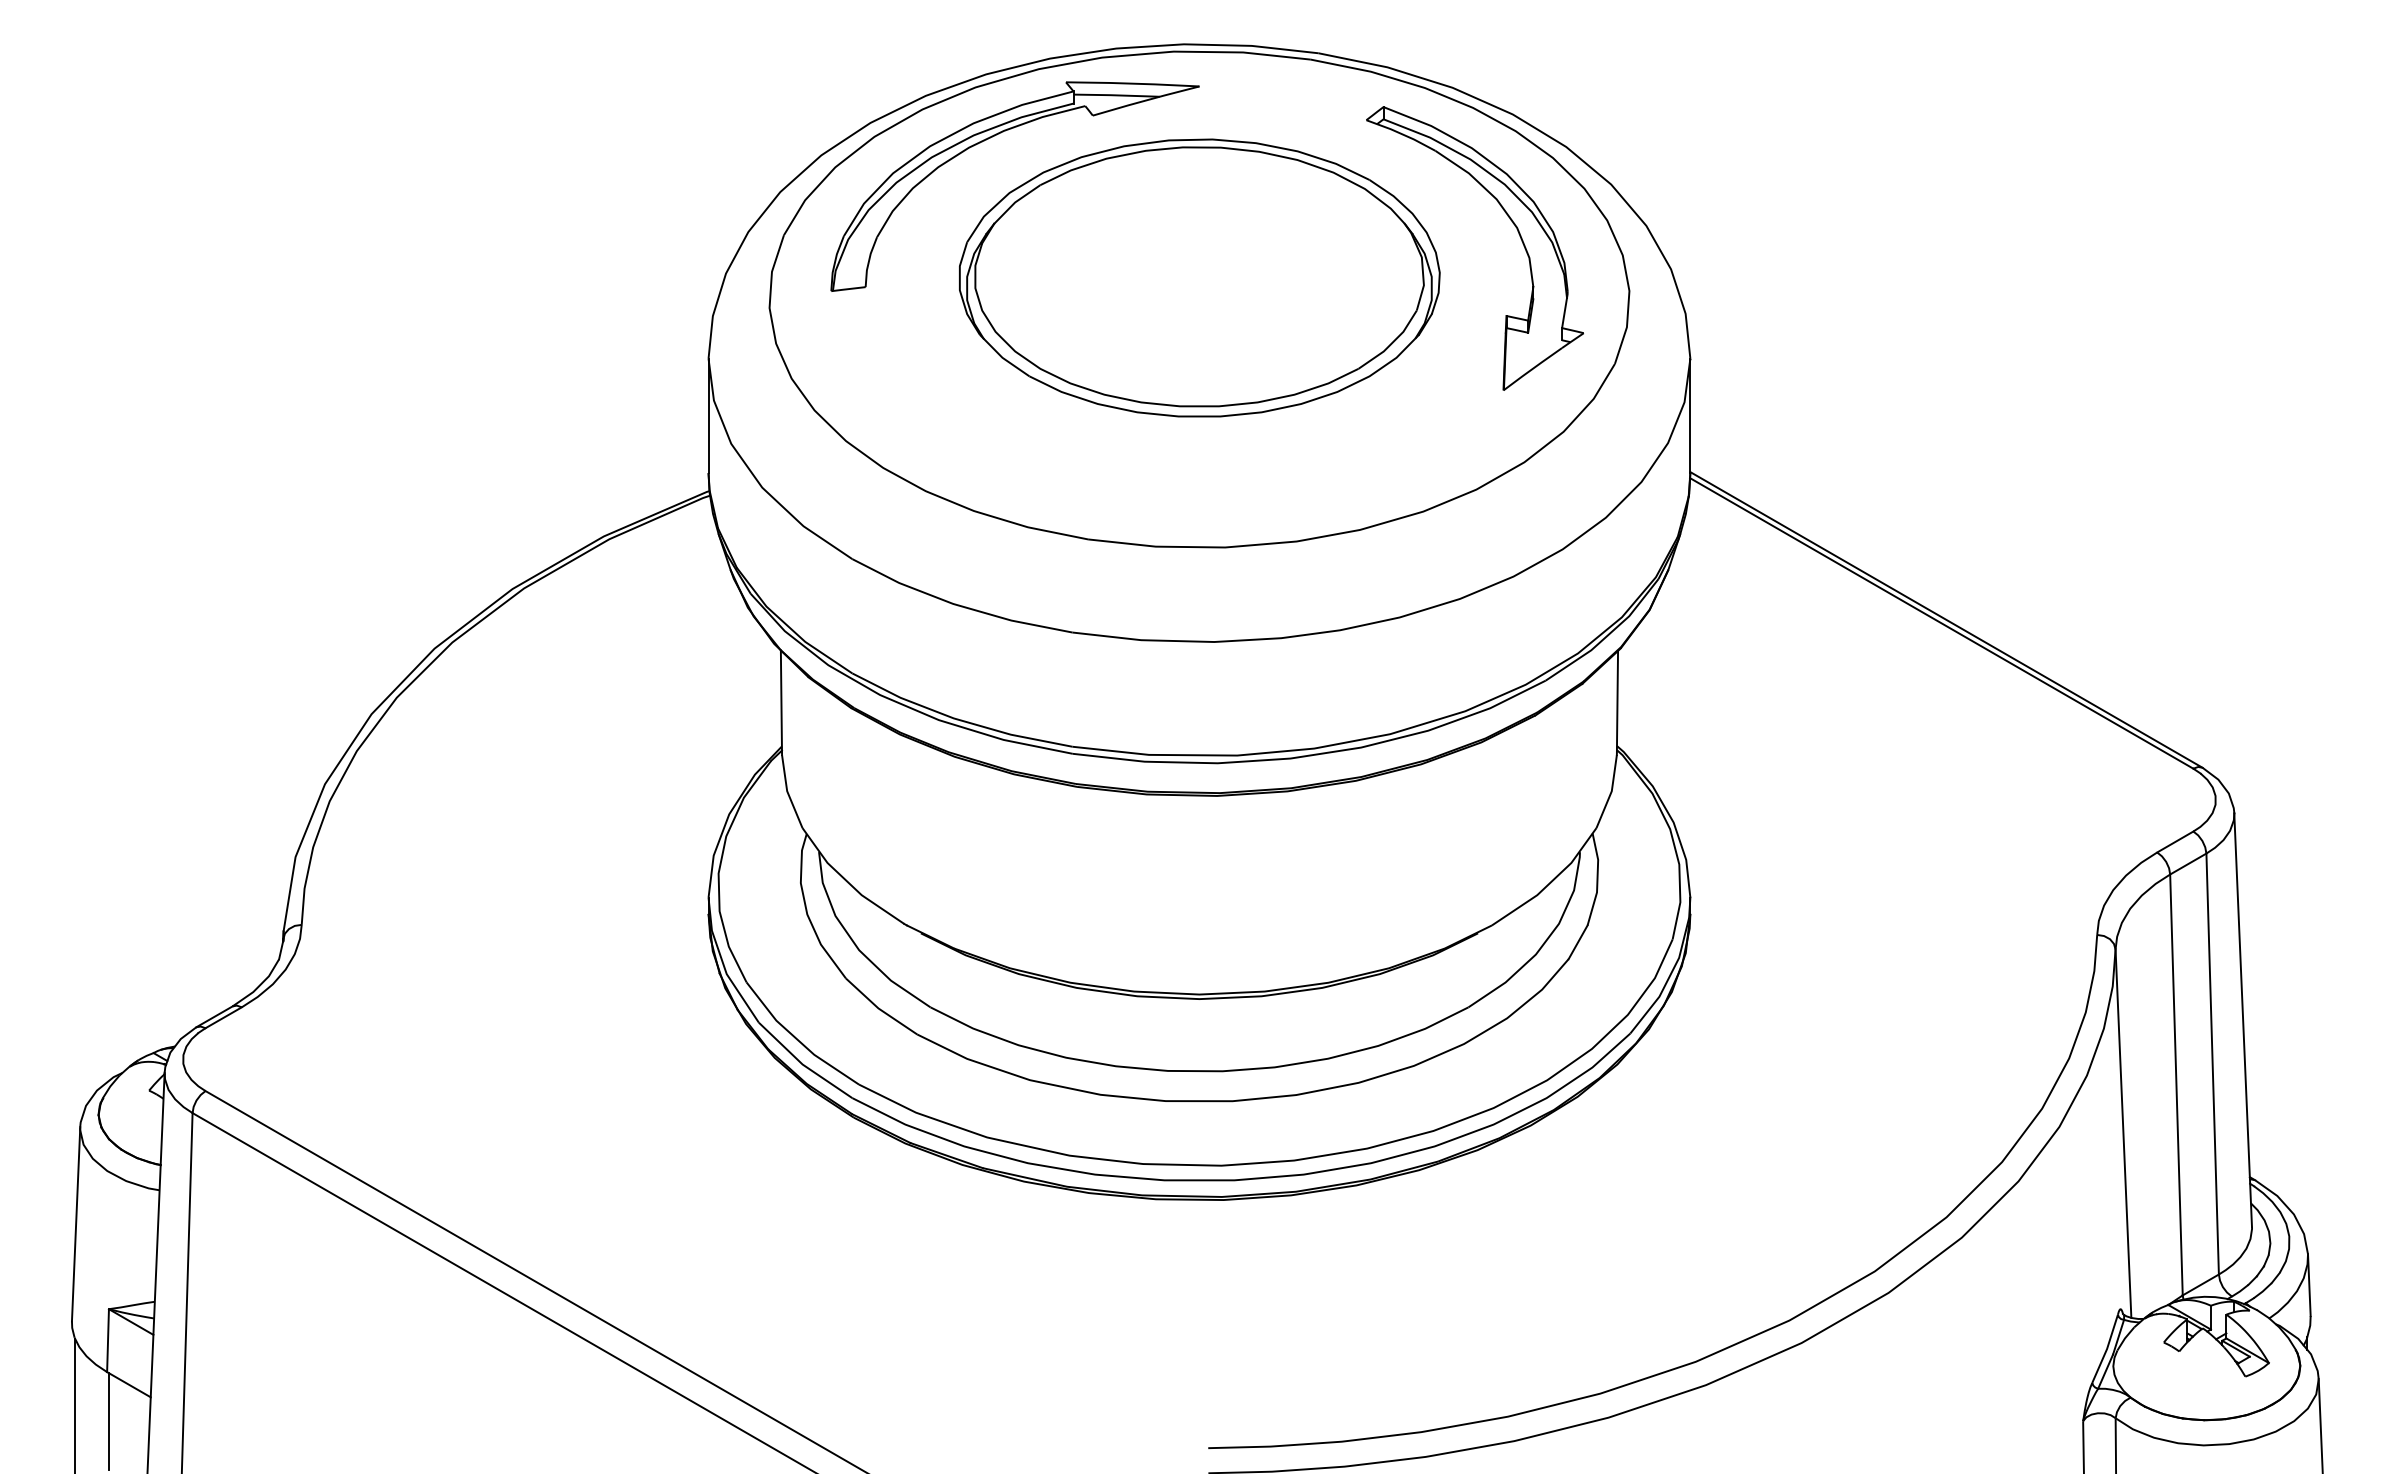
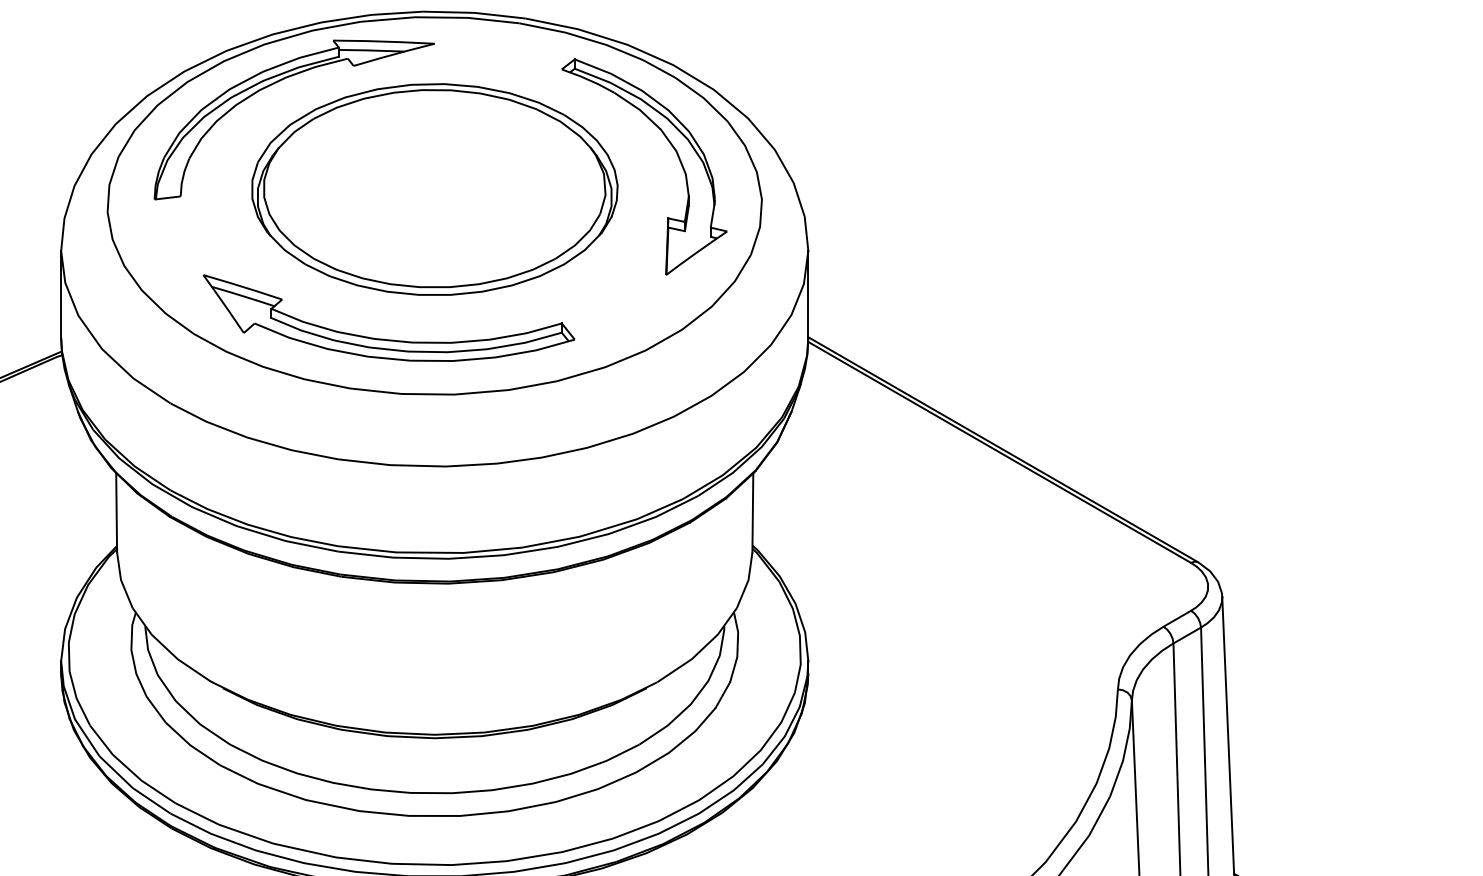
part: (1135, 474) -> (386, 339), added

